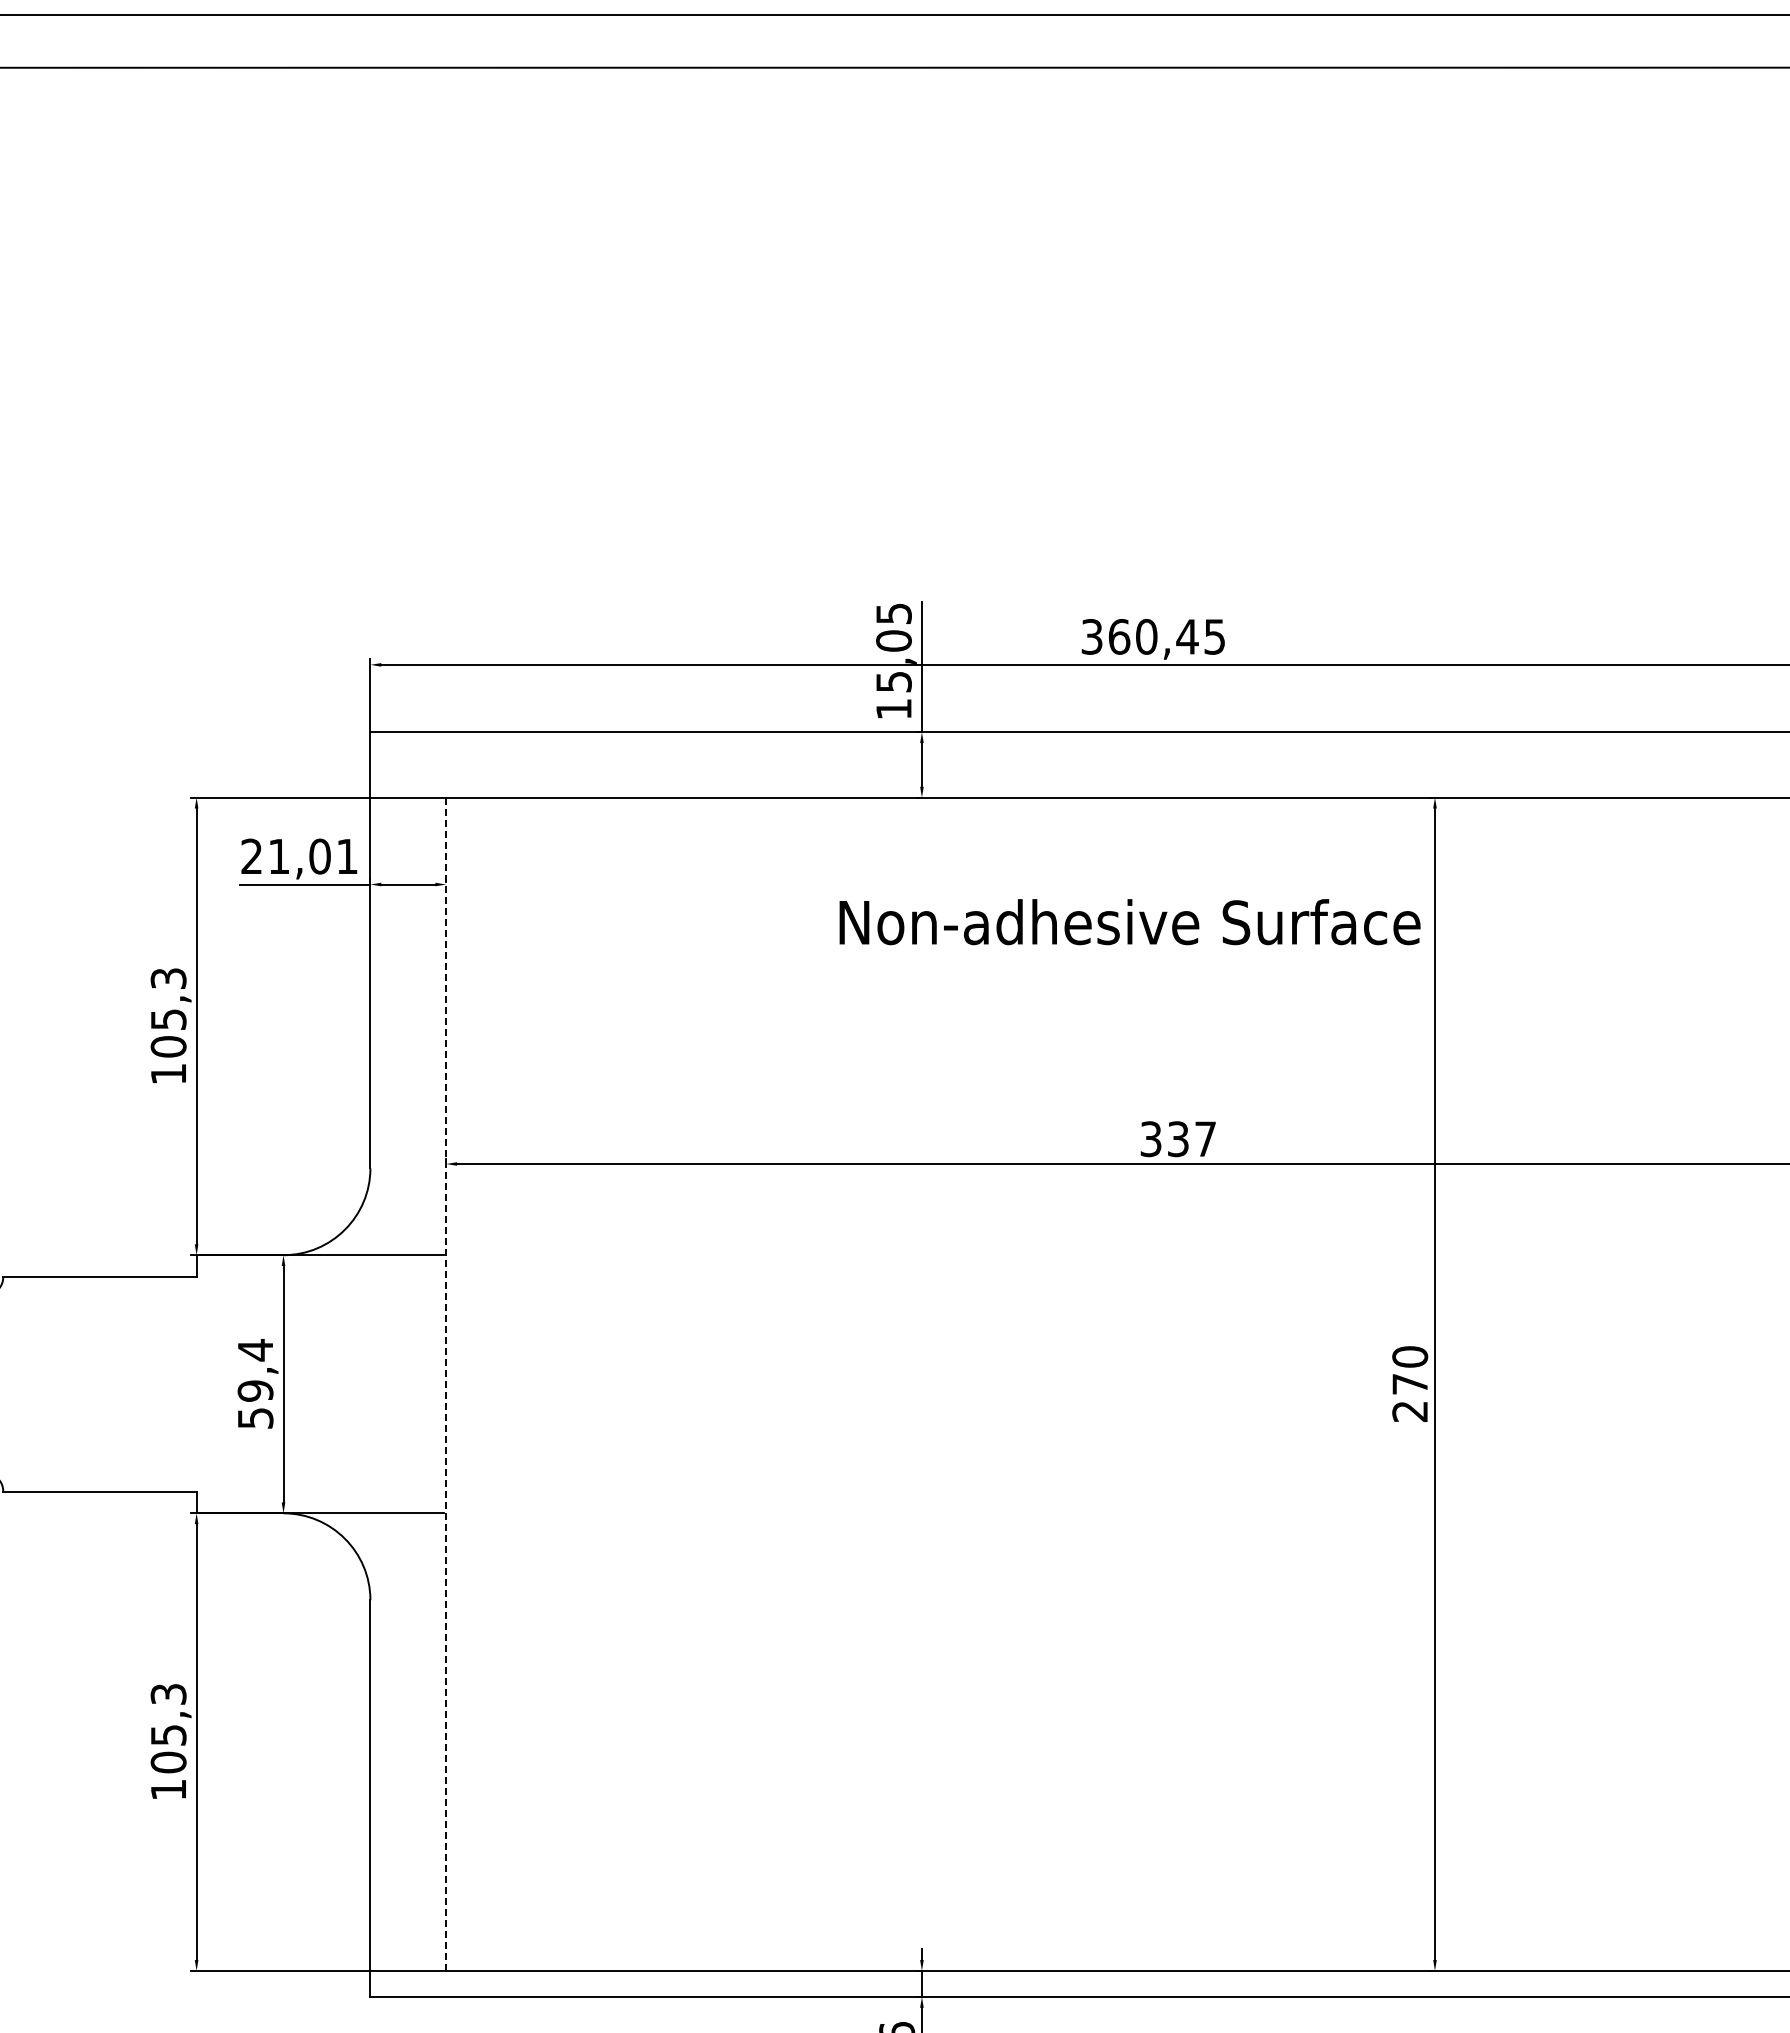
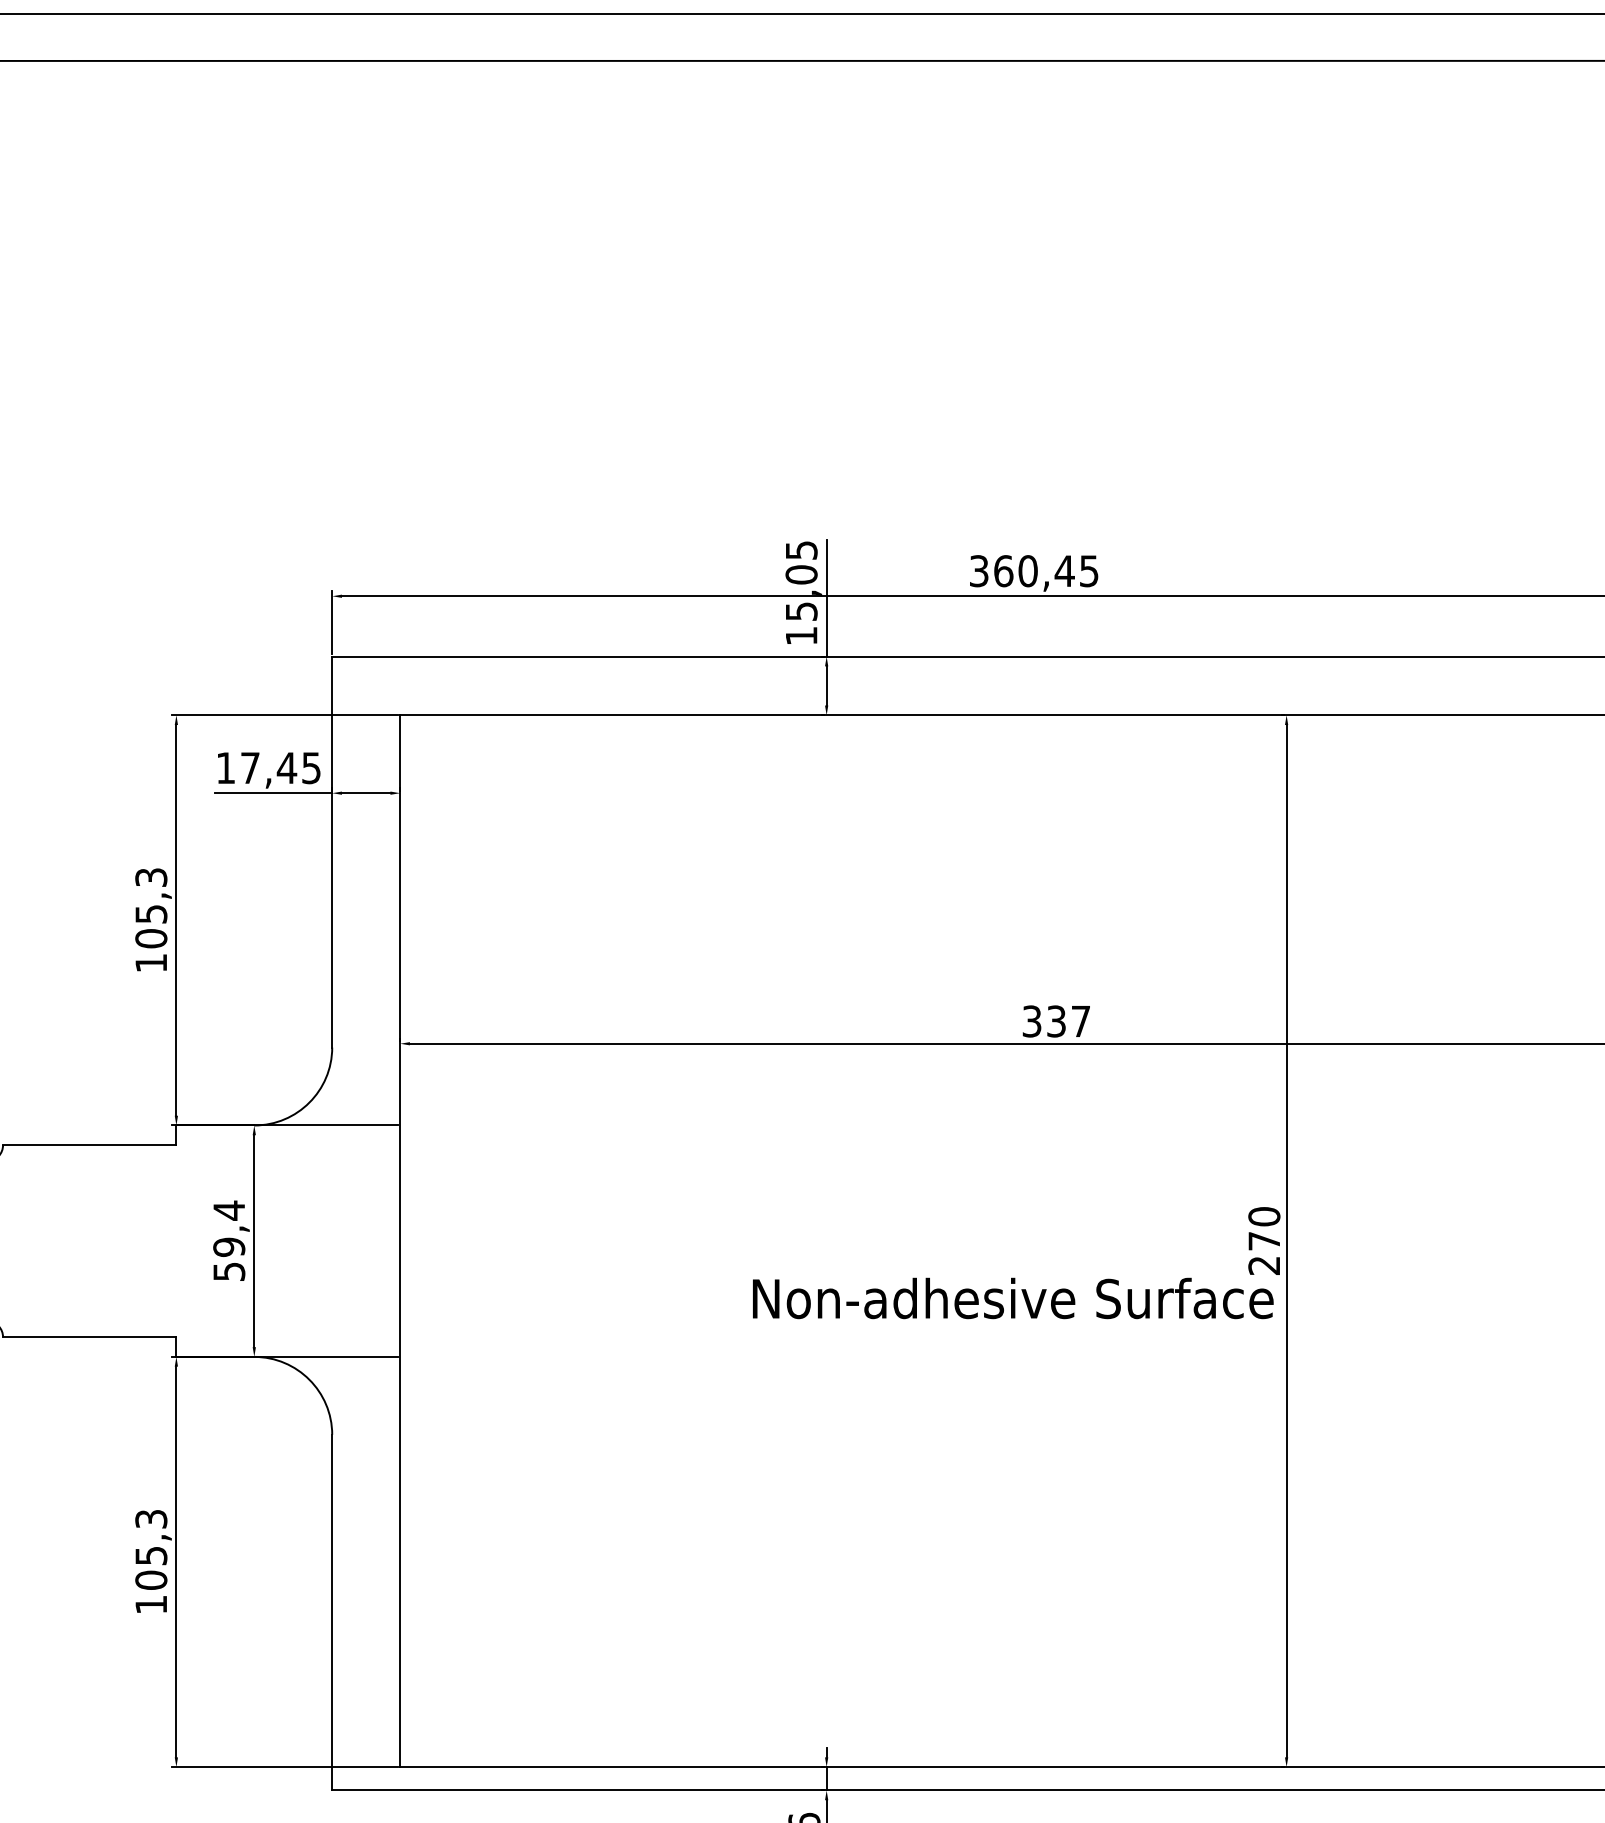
text: (299, 856) -> (268, 768), 21,01 -> 17,45
text: (1129, 922) -> (1012, 1298), moved
line: (446, 1384) -> (400, 1241), dashed -> solid

